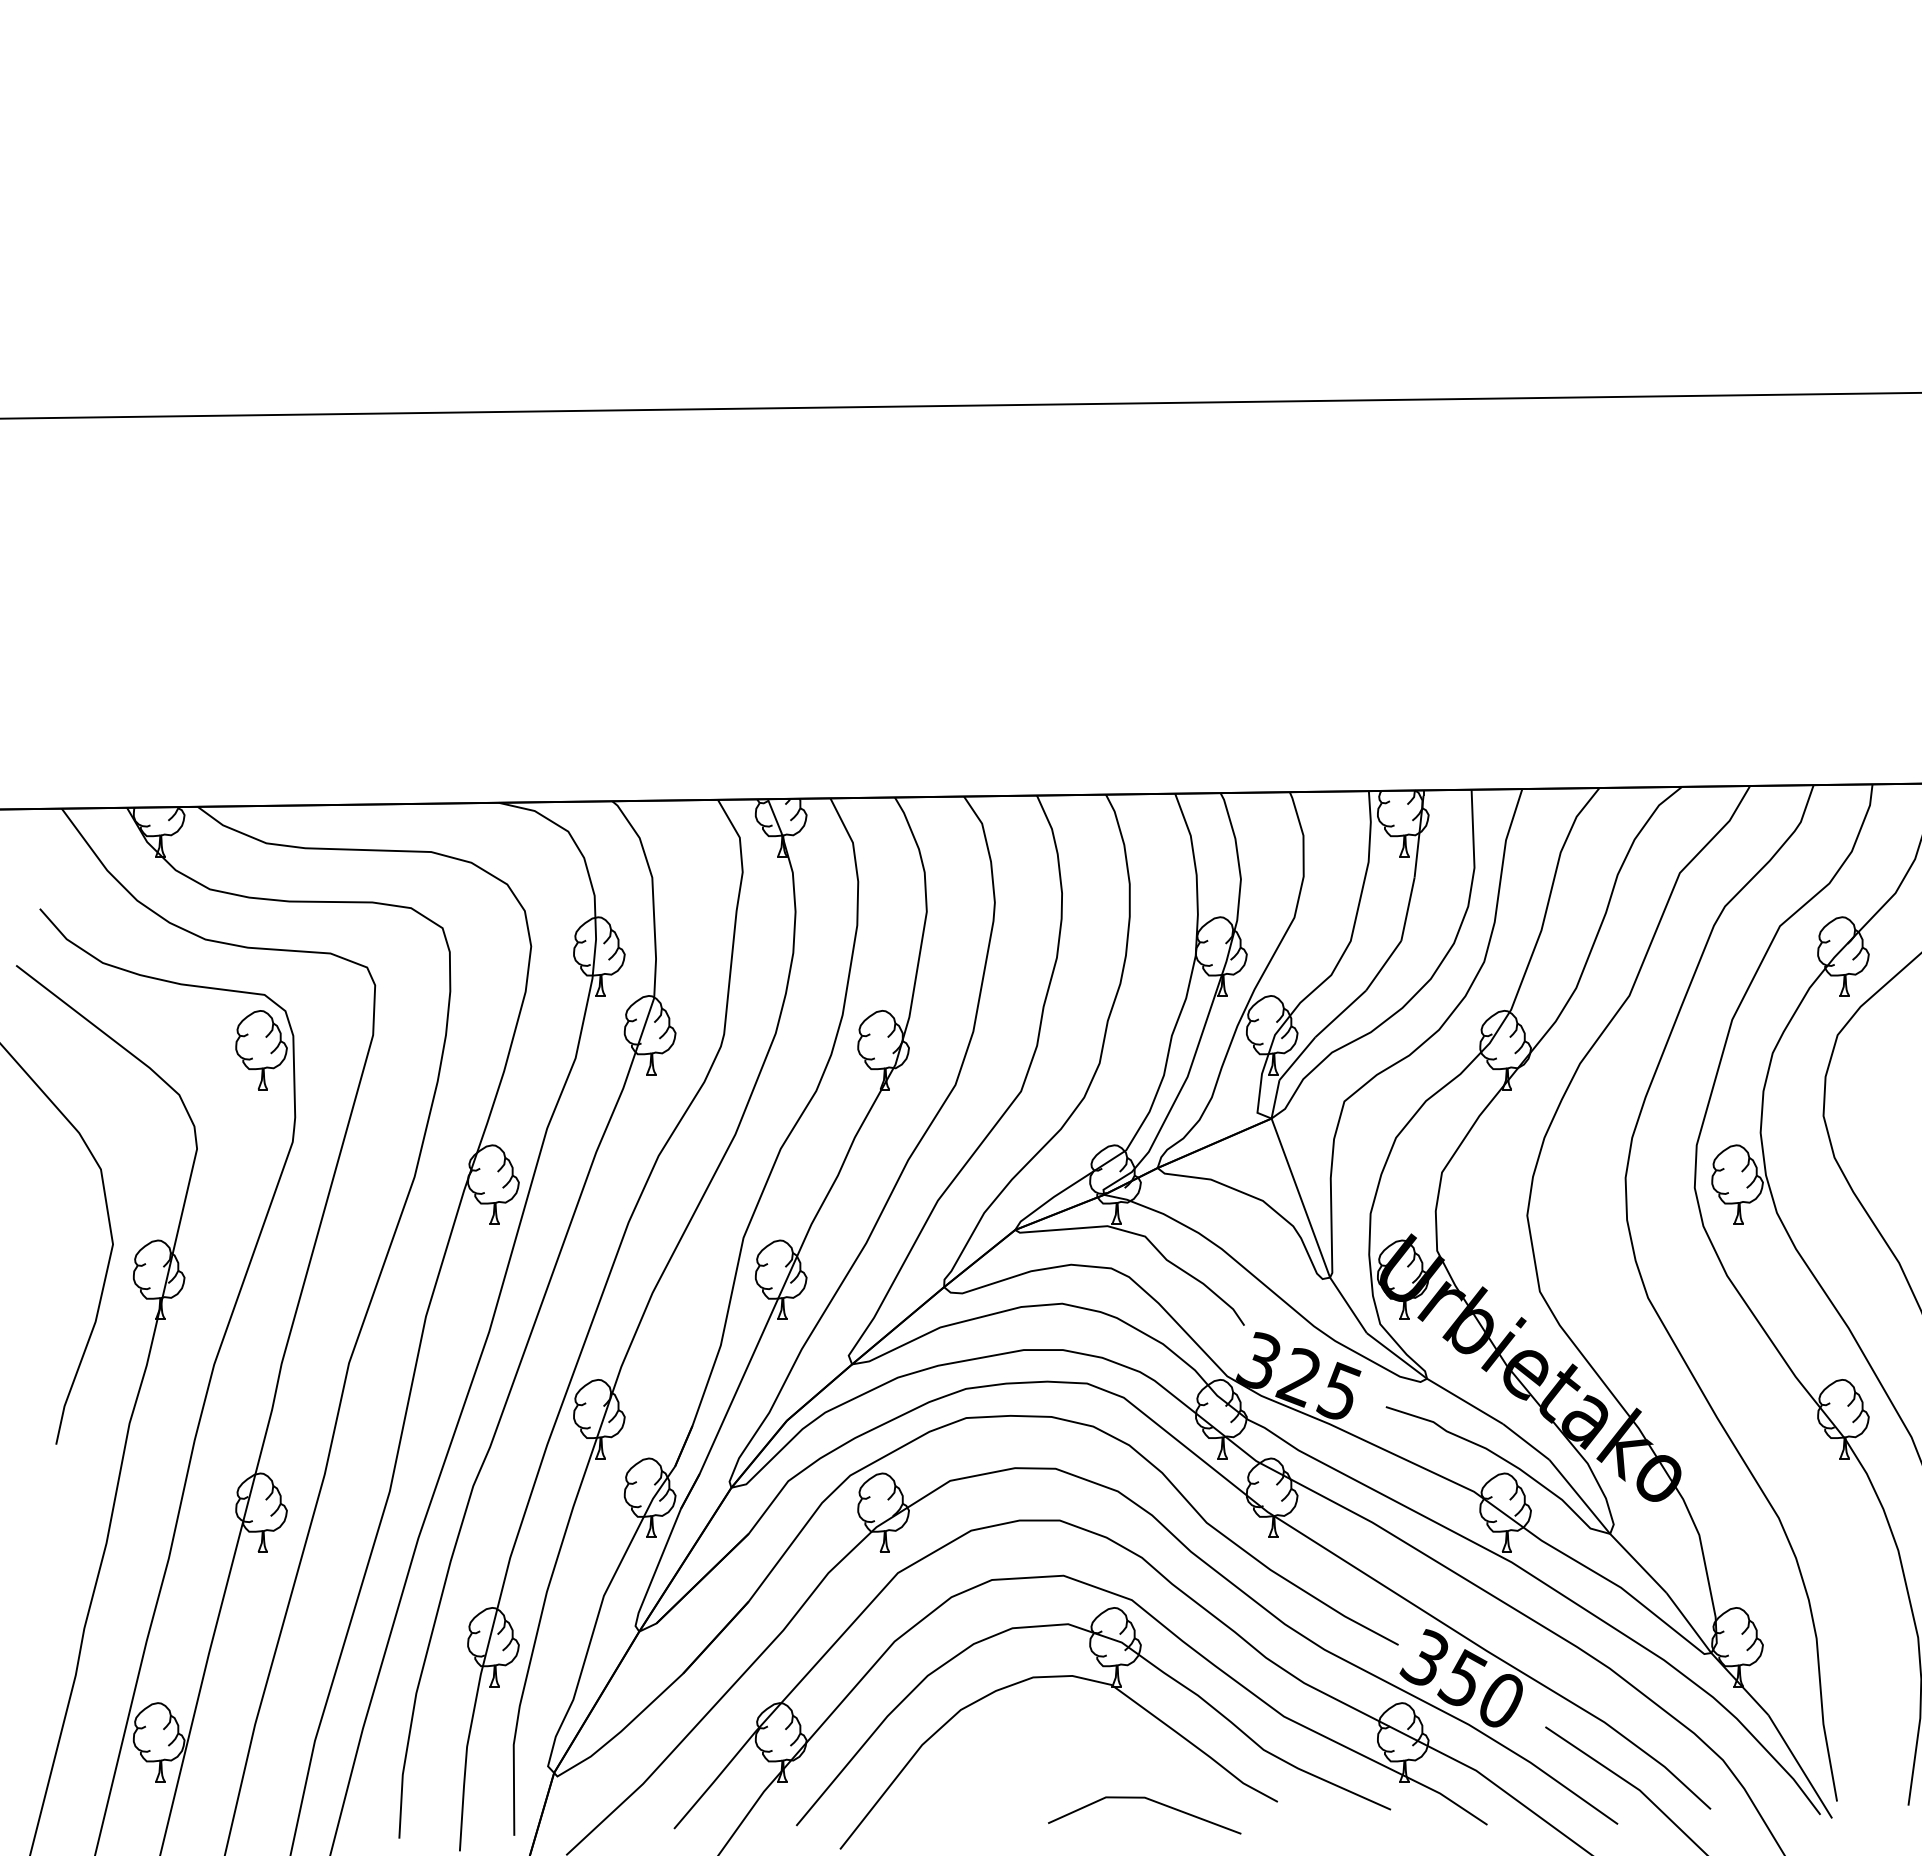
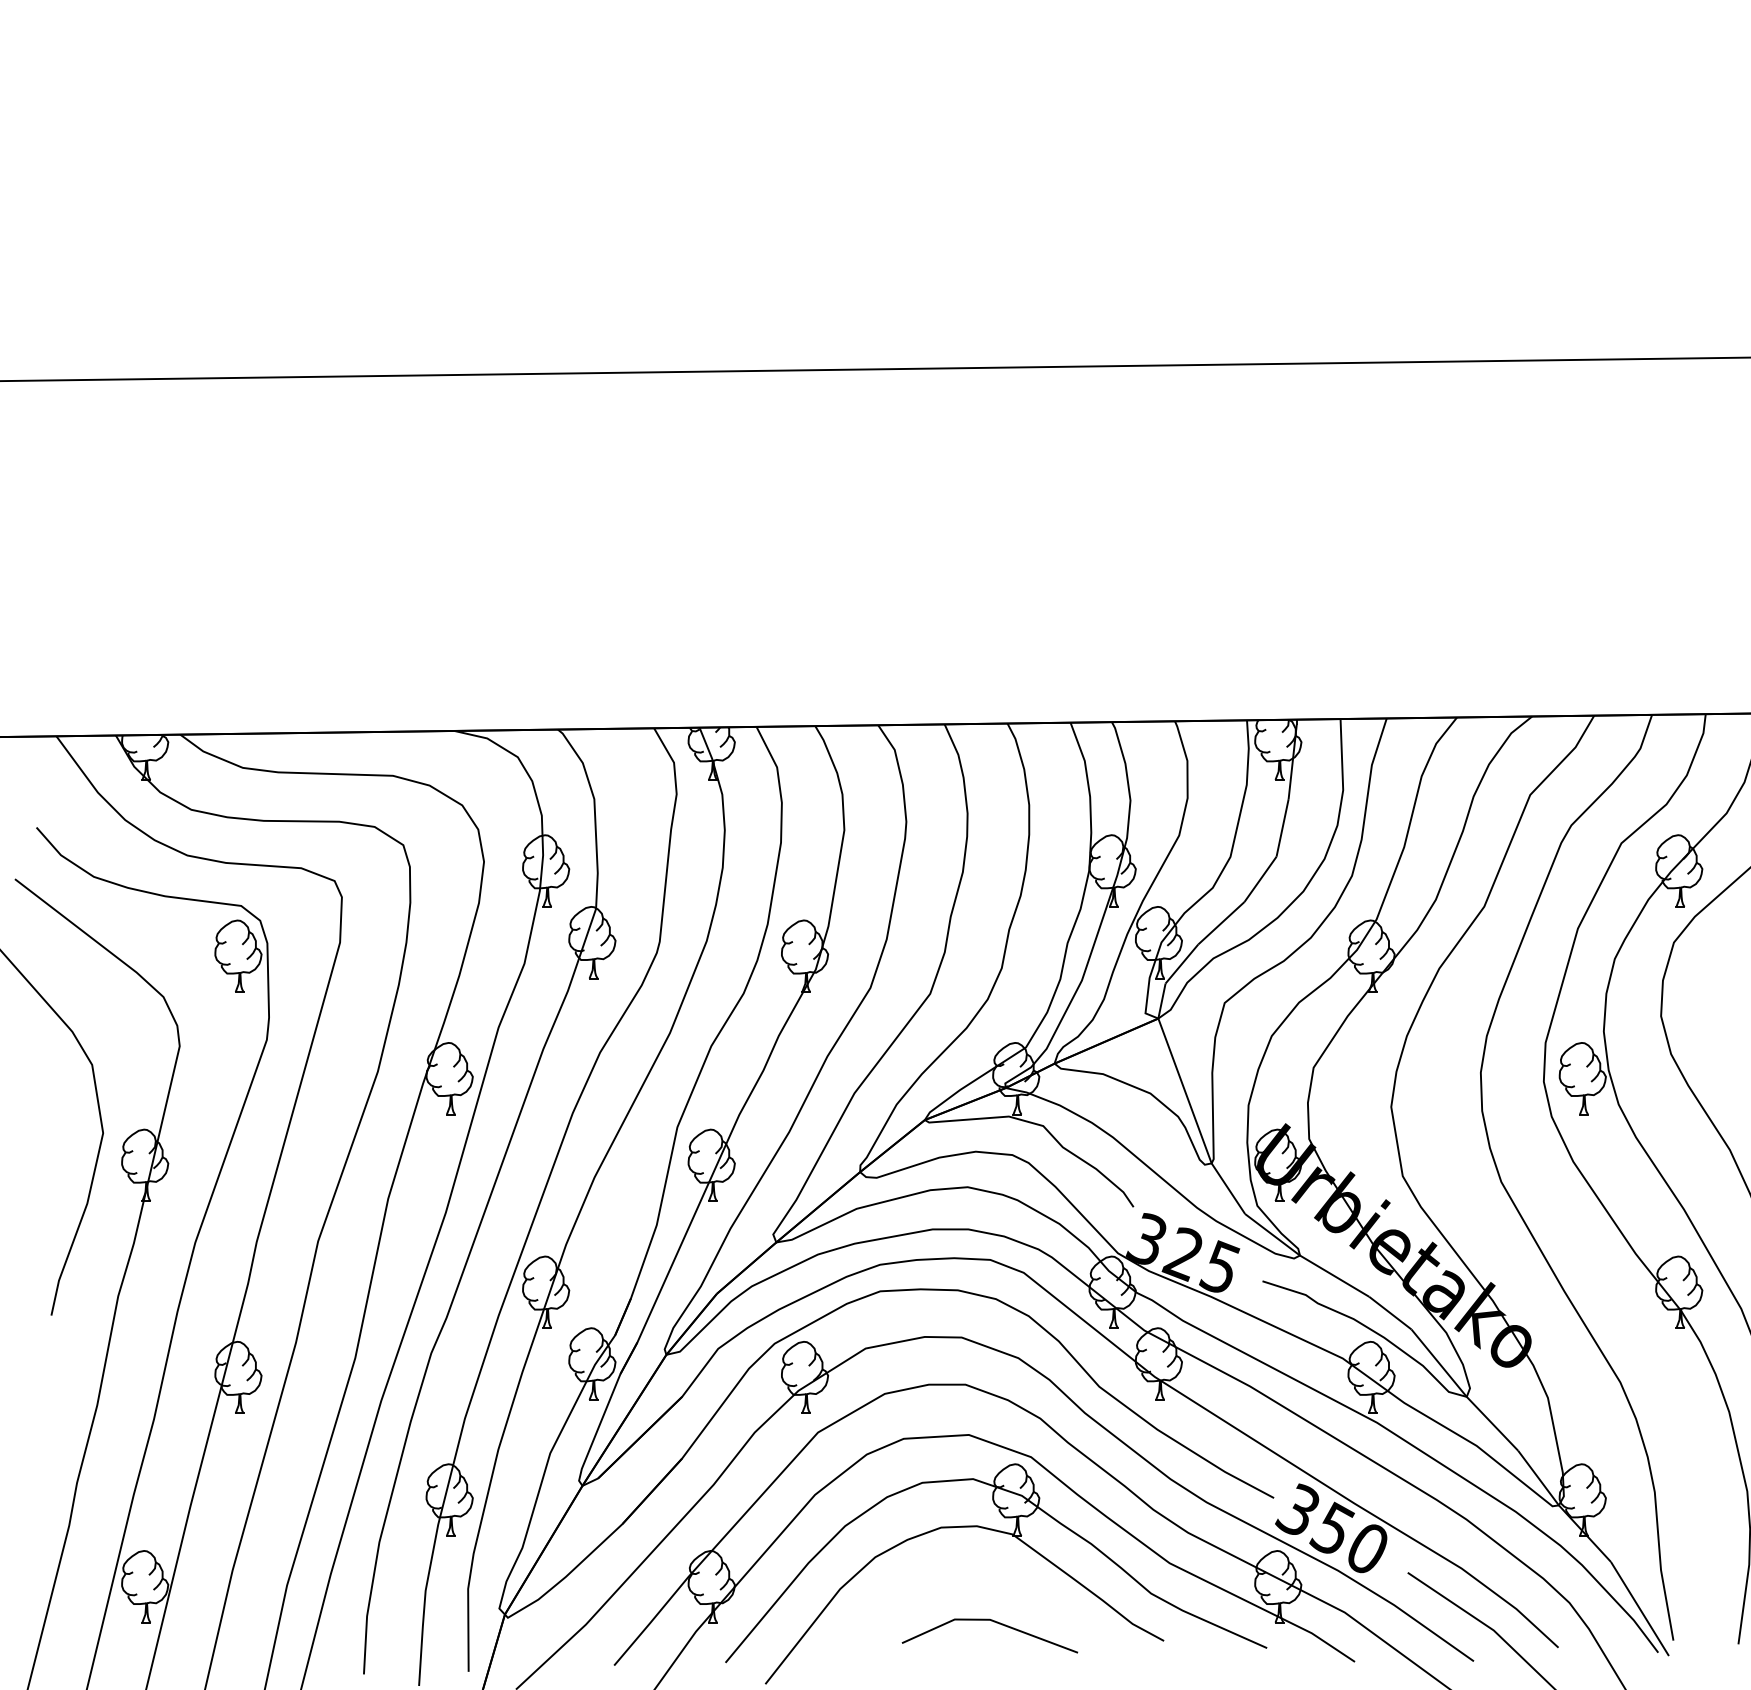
line: (1151, 1801) -> (996, 1623), moved

